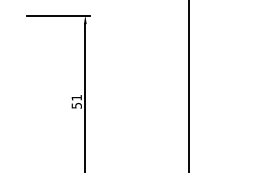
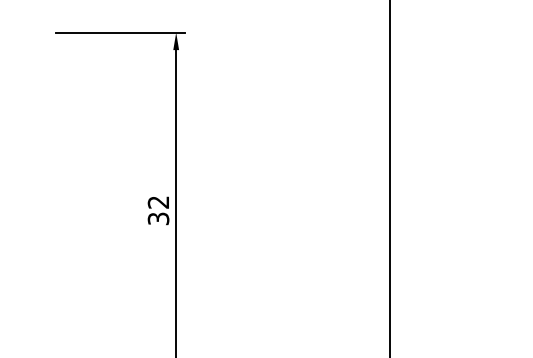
text: (76, 101) -> (157, 210), 51 -> 32

